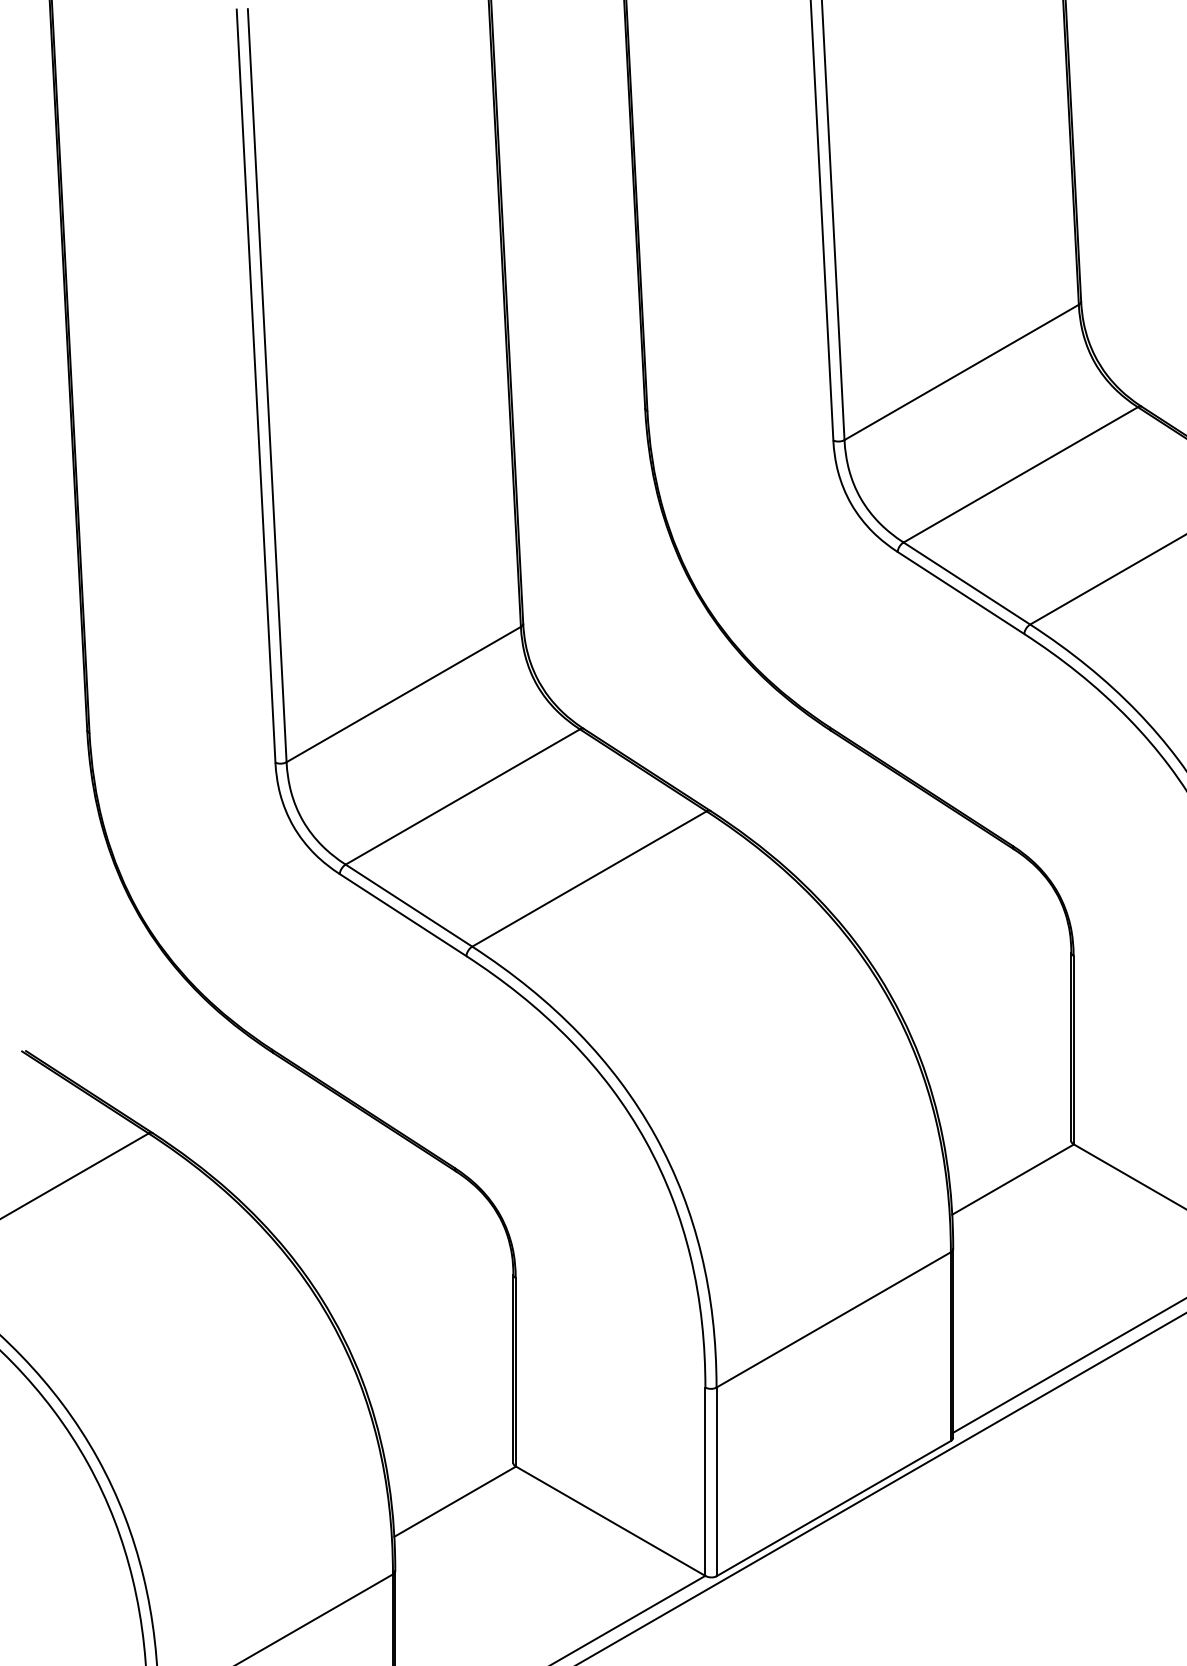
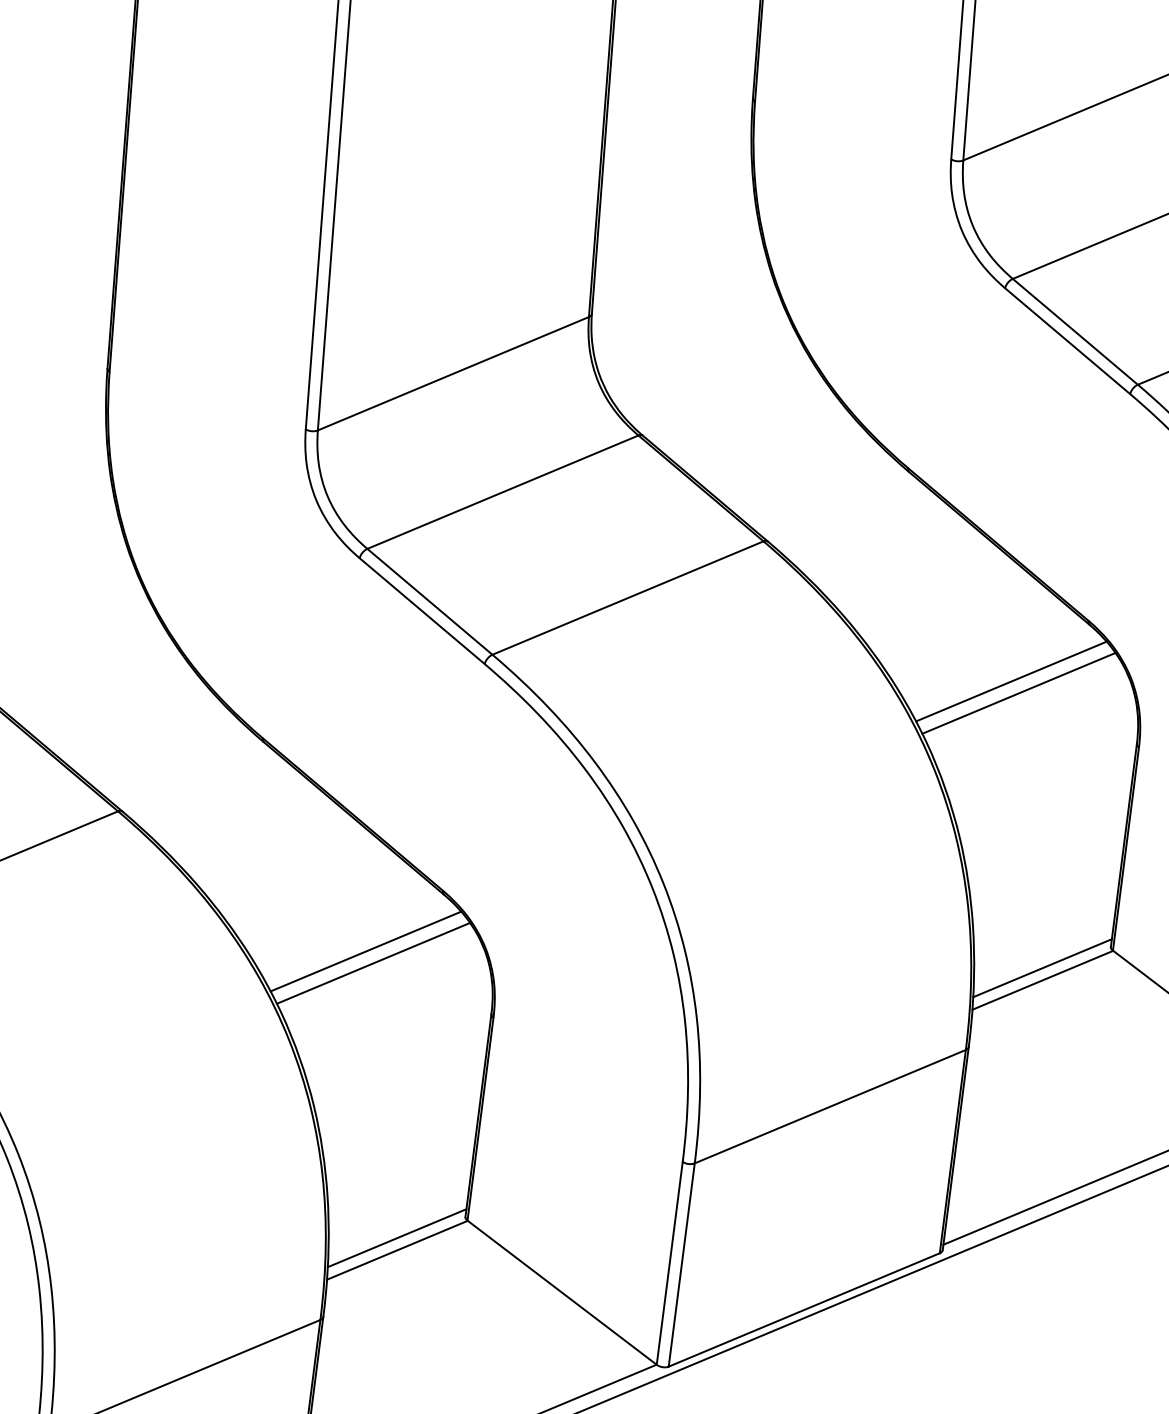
line: (949, 909) -> (1011, 680), added
line: (957, 920) -> (1018, 693), added
line: (1011, 1168) -> (1042, 968), added
line: (391, 1232) -> (365, 951), added
line: (399, 1242) -> (373, 963), added
line: (453, 1490) -> (397, 1237), added

